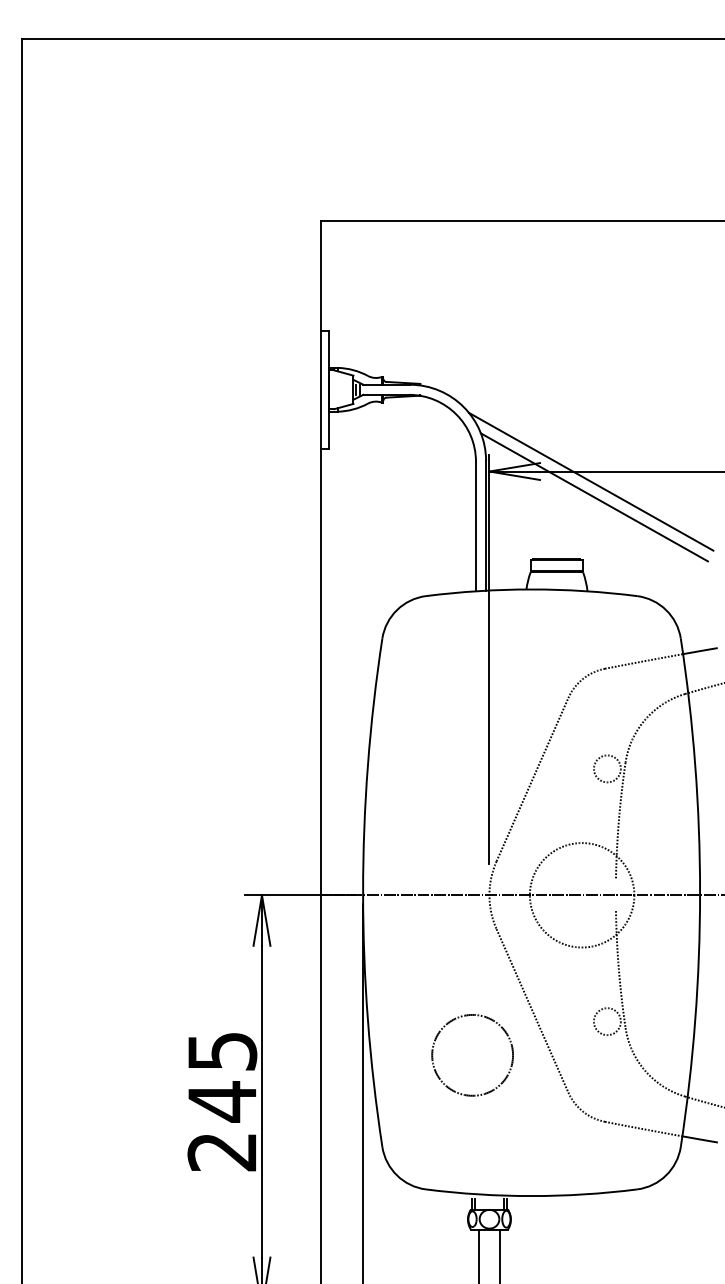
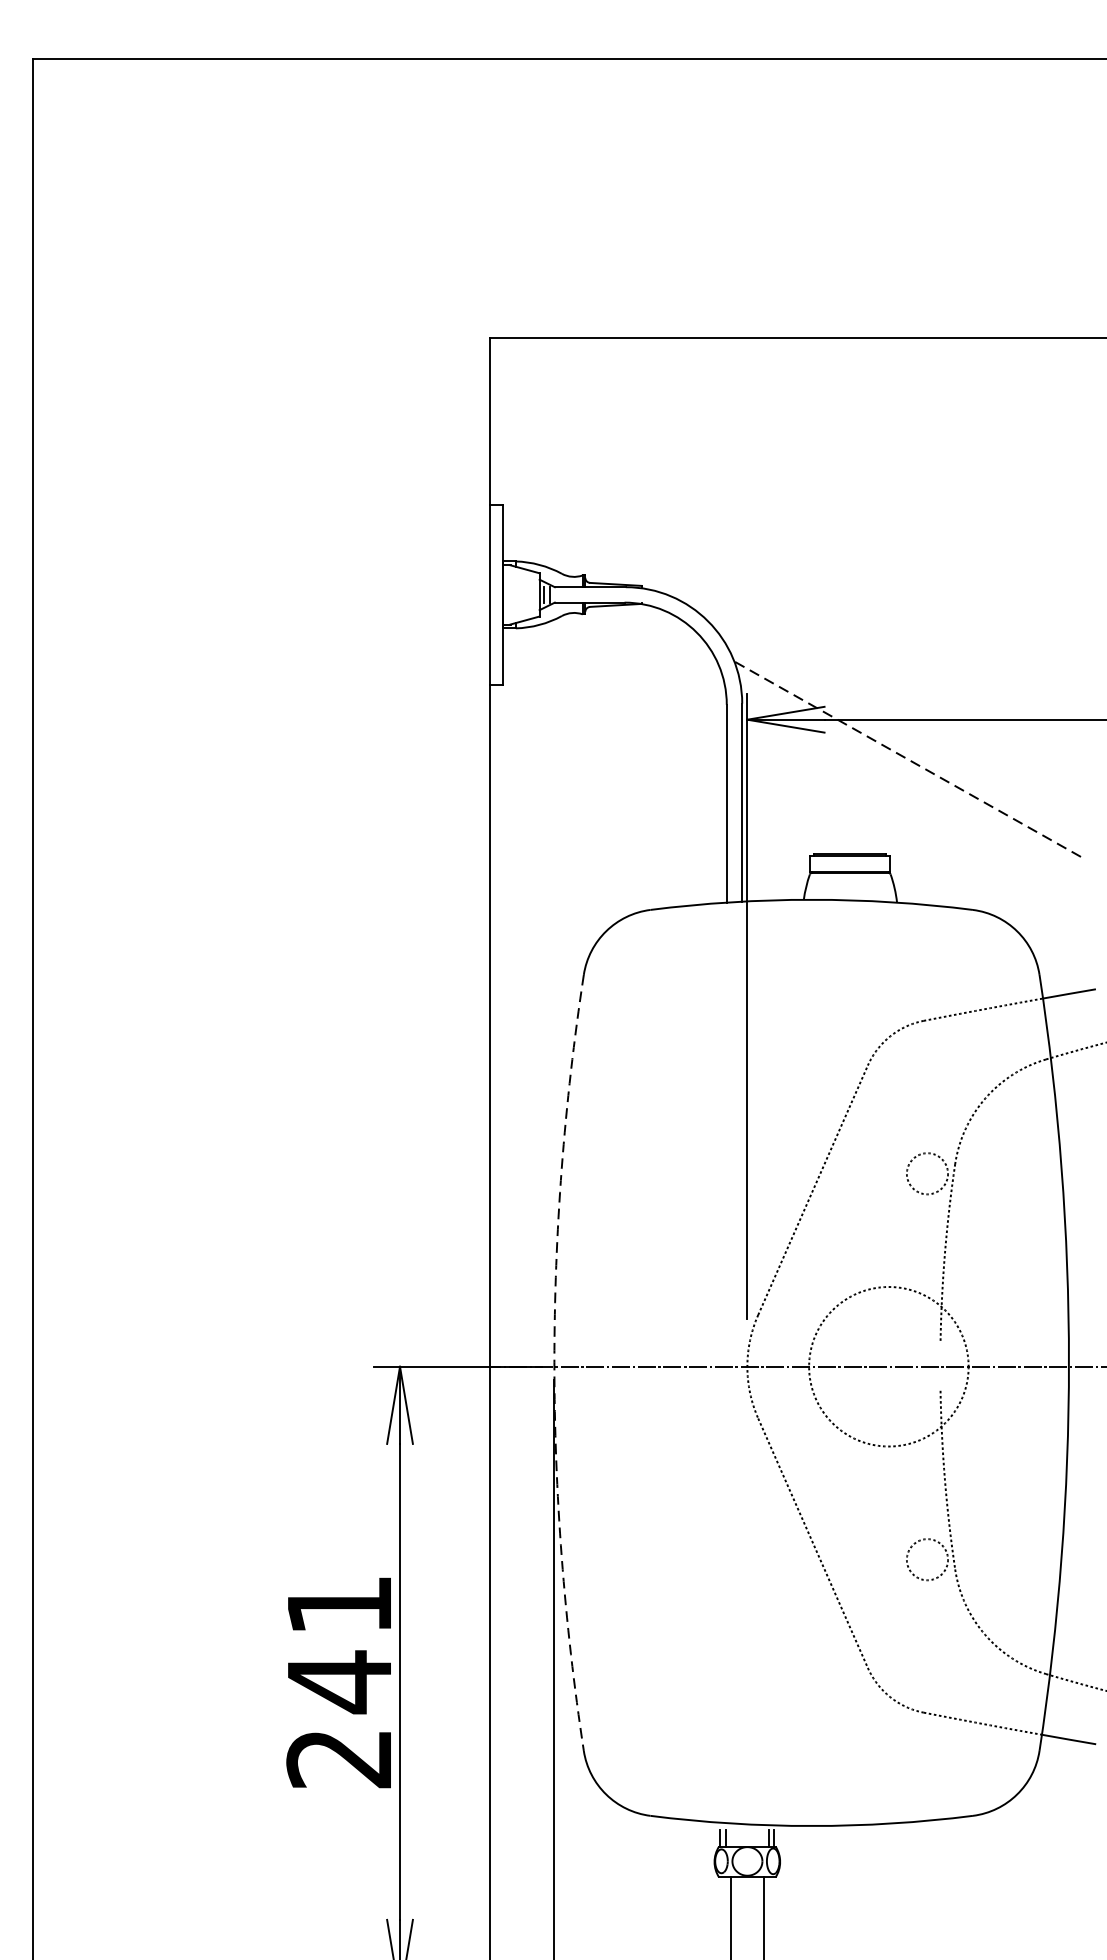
line: (591, 481) -> (903, 734), removed
line: (594, 497) -> (907, 759), solid -> dashed
arc: (363, 892) -> (555, 1362), solid -> dashed
text: (222, 1051) -> (339, 1605), 245 -> 241
circle: (472, 1055) -> (721, 1611), removed

